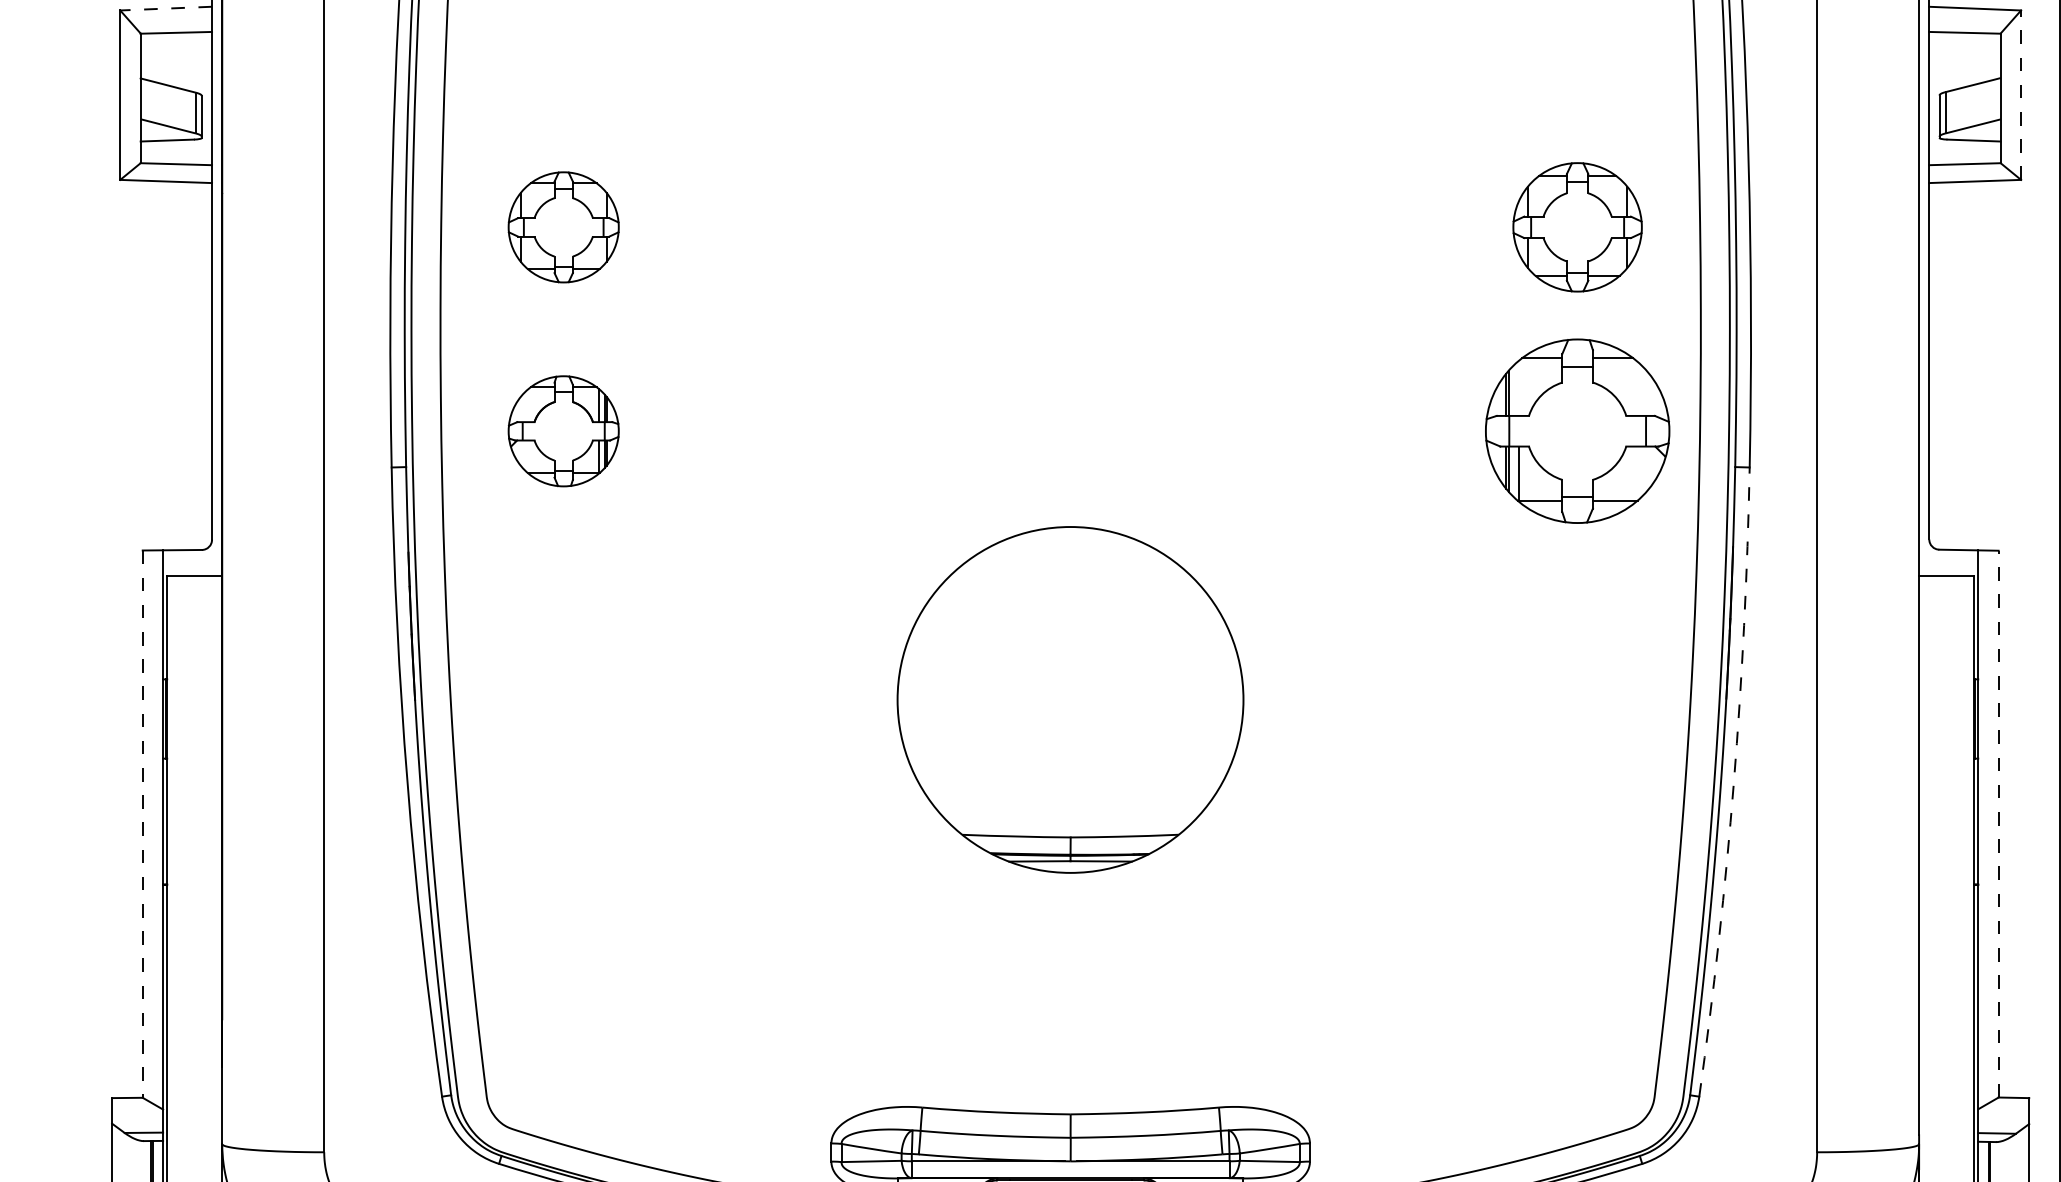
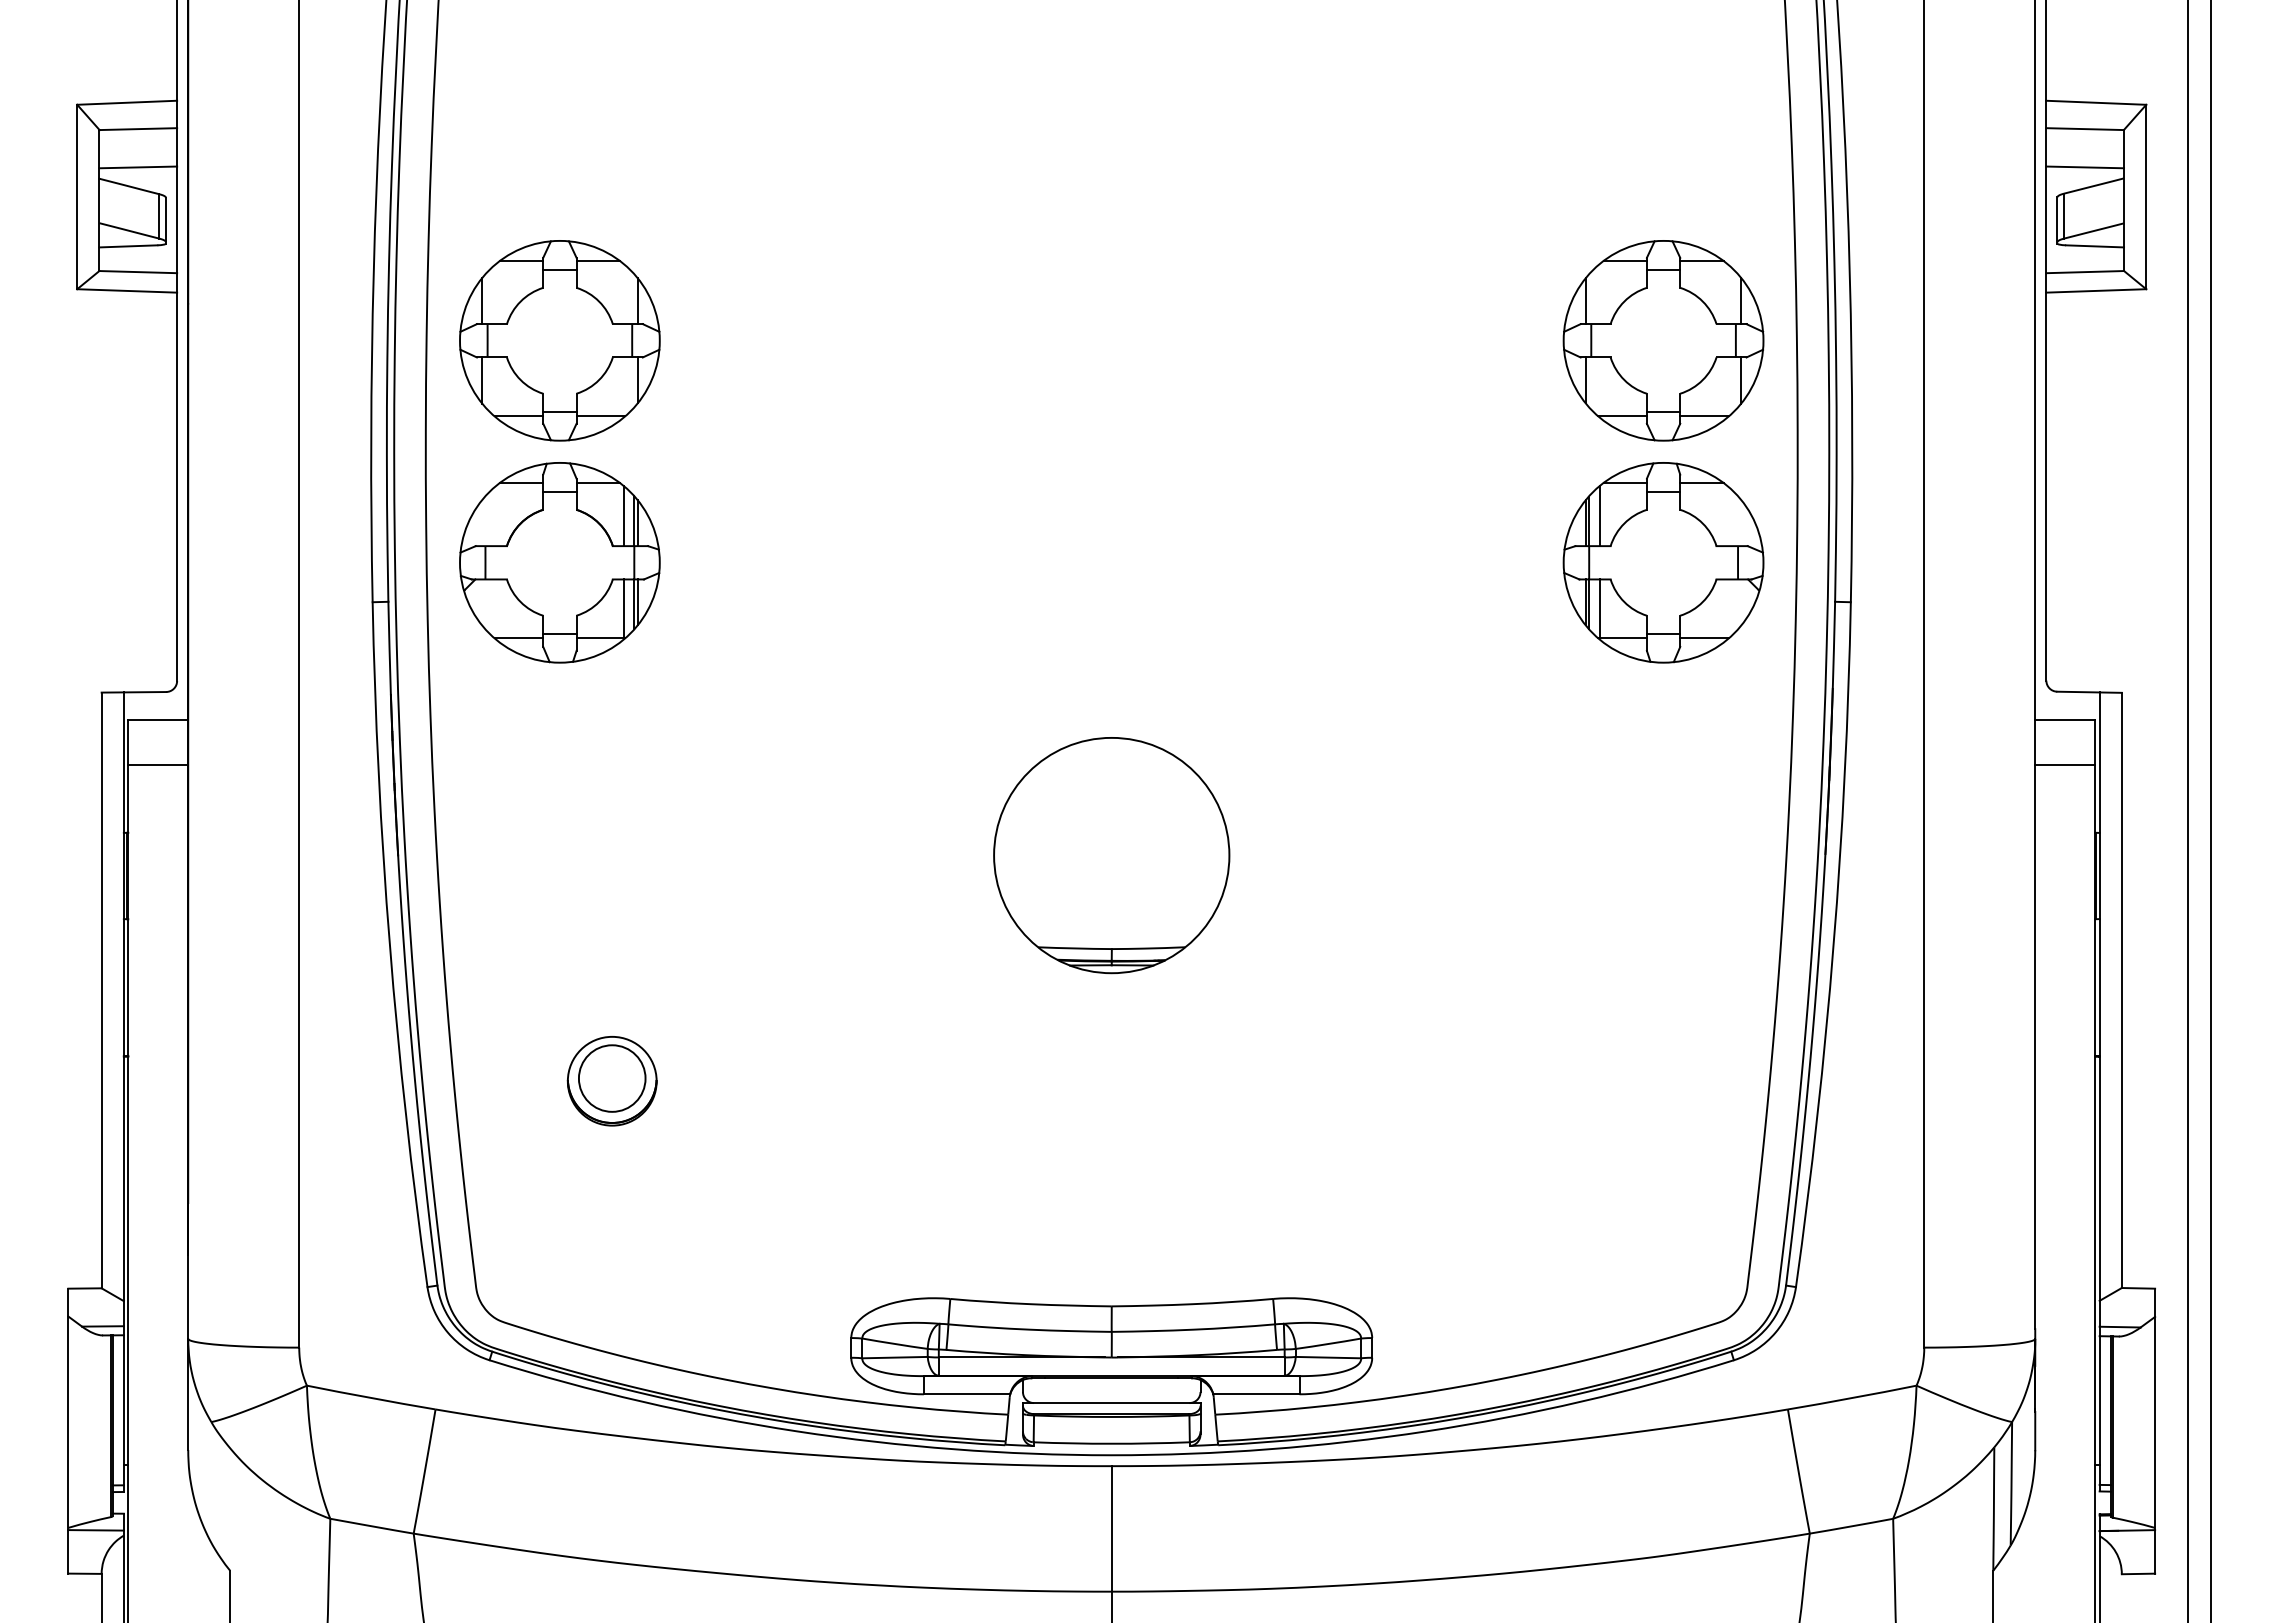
line: (166, 8) -> (127, 102), dashed -> solid
line: (176, 68) -> (138, 167), added
line: (1965, 68) -> (2085, 167), added
line: (2021, 94) -> (2146, 196), dashed -> solid
part: (563, 227) -> (559, 340), size x1.67
part: (1577, 227) -> (1663, 340), size x1.43
line: (1518, 388) -> (1599, 516), added
part: (563, 430) -> (559, 562), size x1.67
line: (194, 616) -> (158, 764), added
line: (1946, 616) -> (2065, 764), added
part: (1070, 700) -> (1111, 855), size x0.62
arc: (1733, 782) -> (1833, 945), dashed -> solid
line: (142, 824) -> (101, 990), dashed -> solid
line: (1998, 824) -> (2121, 990), dashed -> solid
part: (611, 907) -> (611, 1081), added

